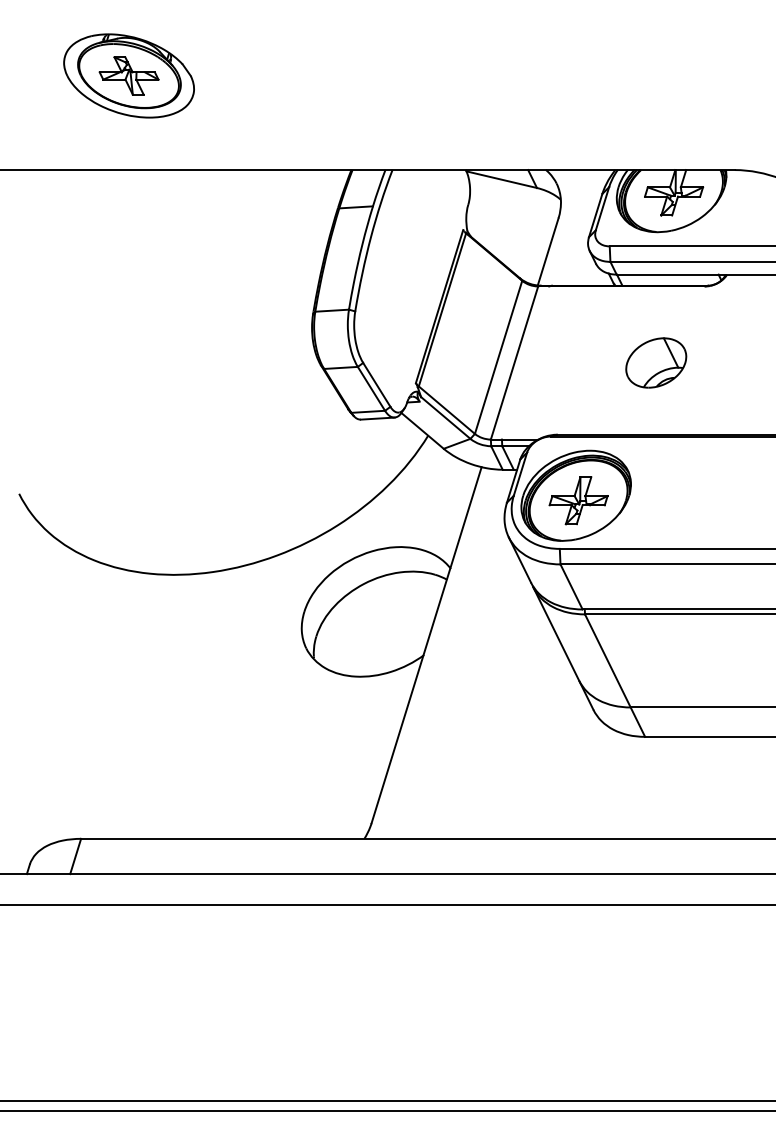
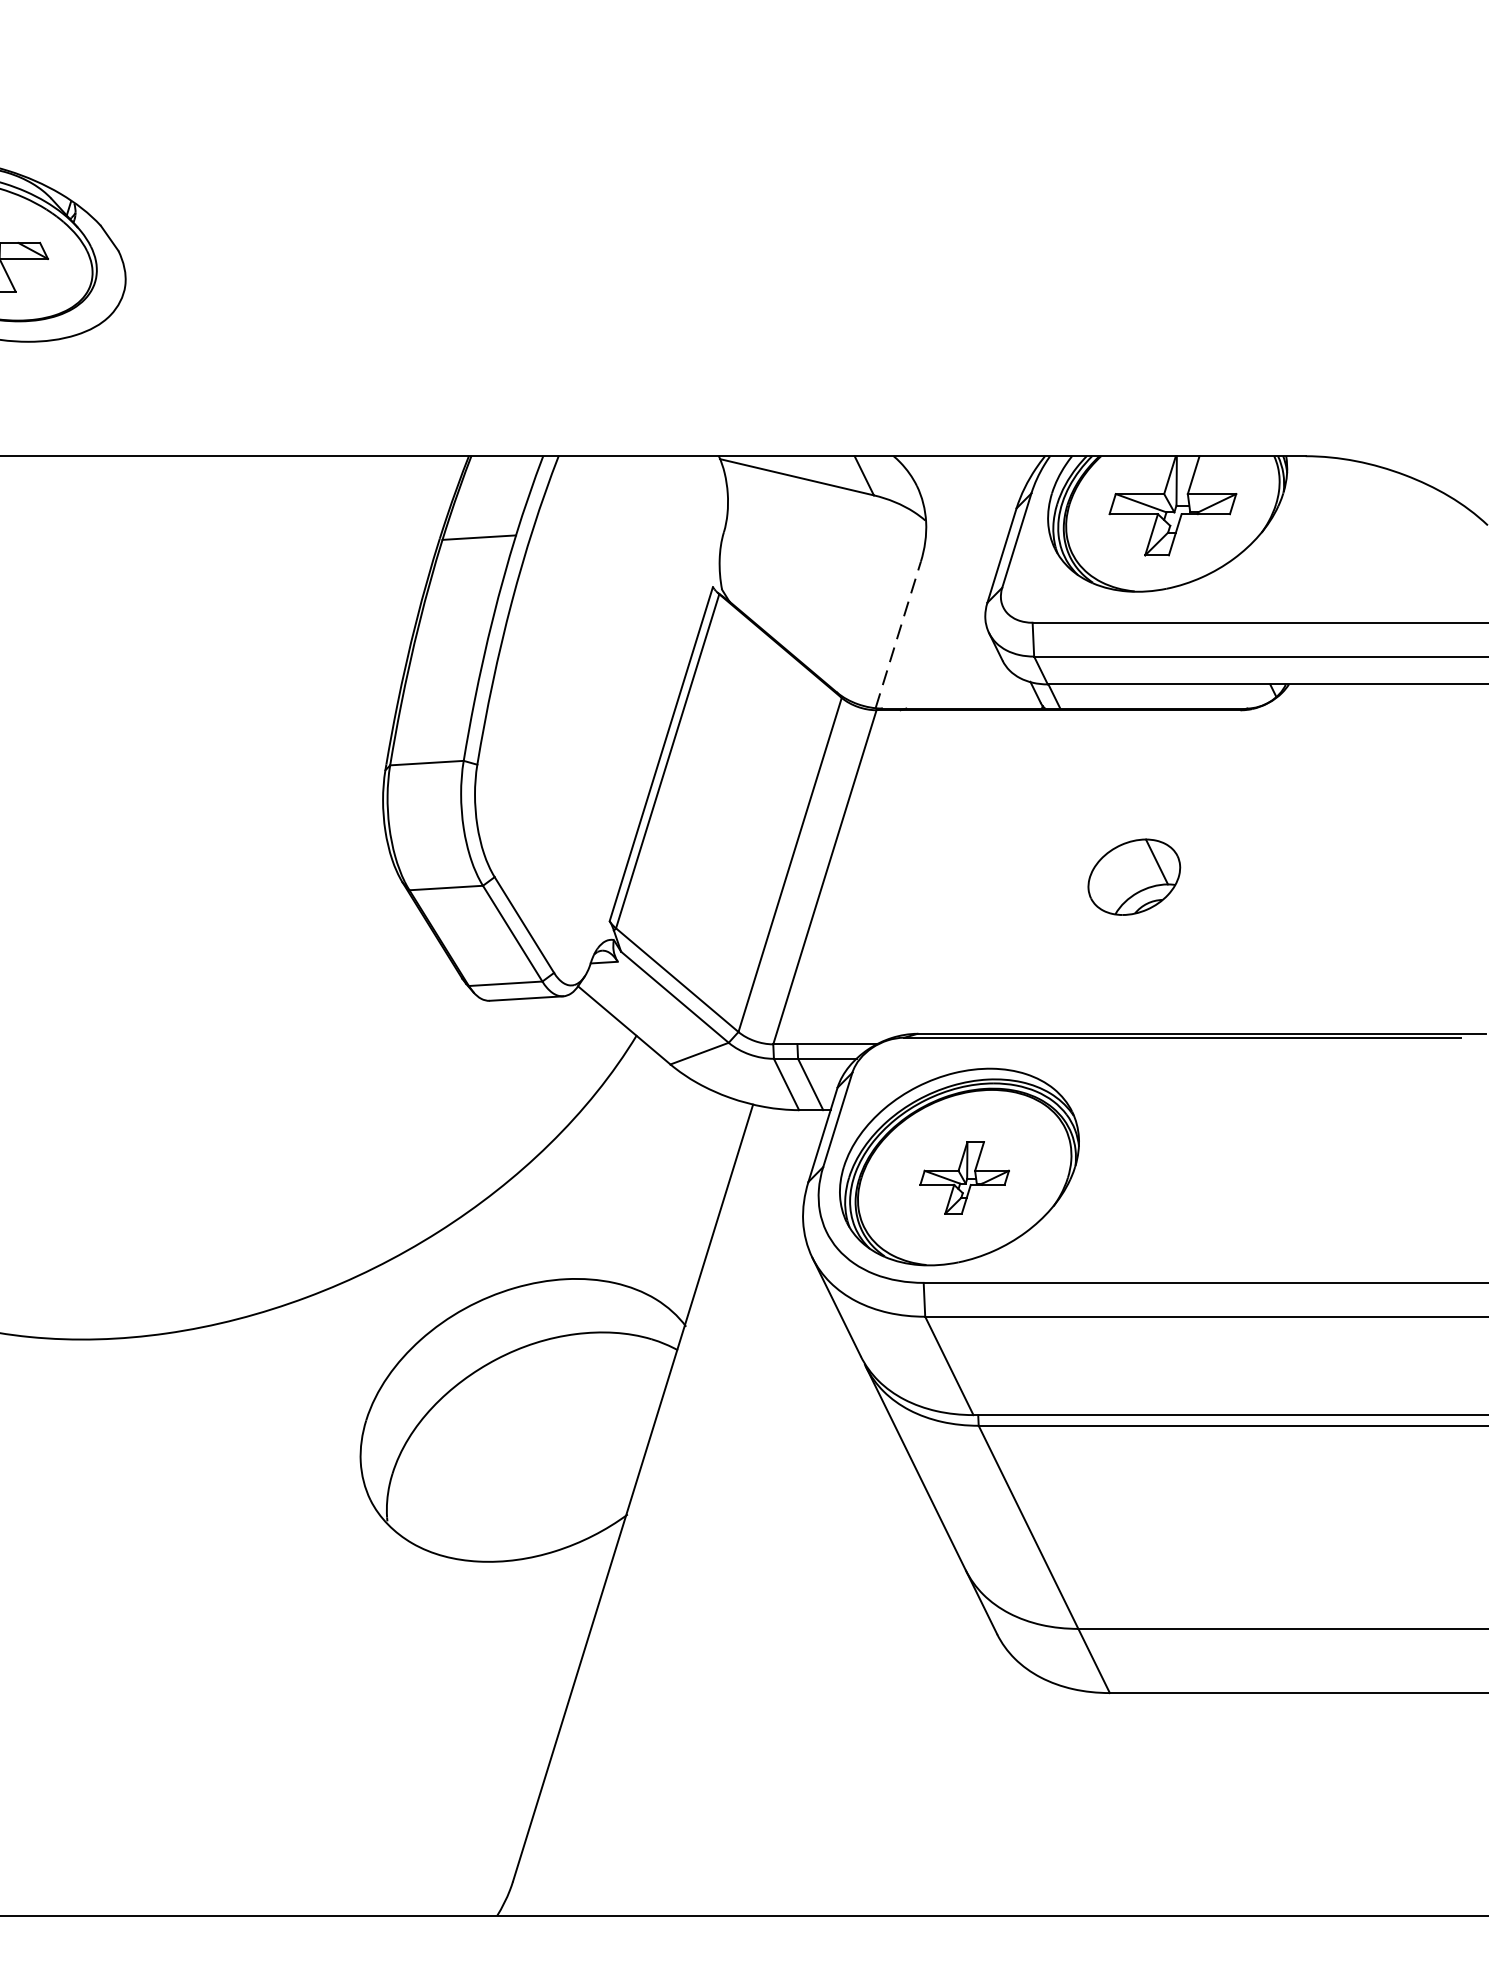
line: (548, 251) -> (899, 633), solid -> dashed
part: (656, 362) -> (1134, 876), size x0.7
part: (578, 500) -> (964, 1177), size x0.7

